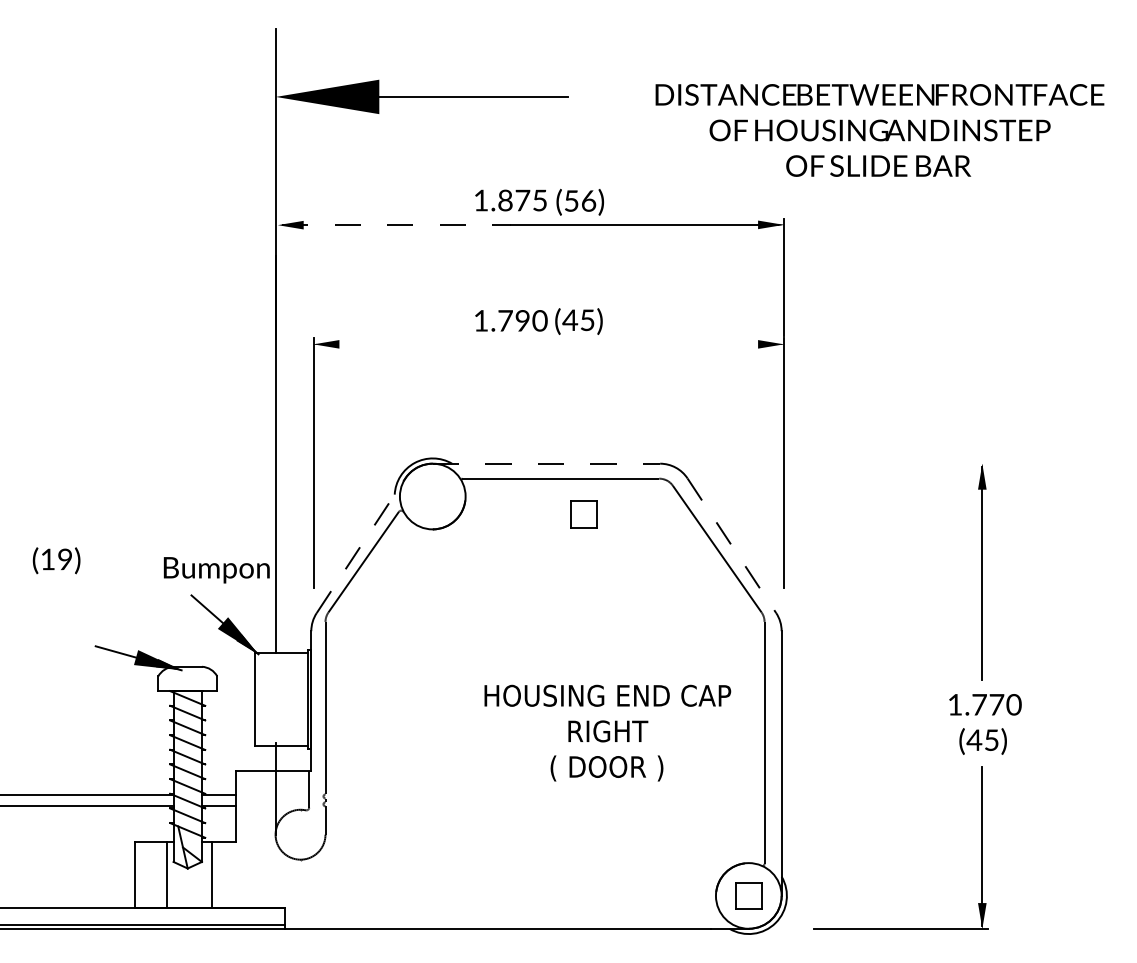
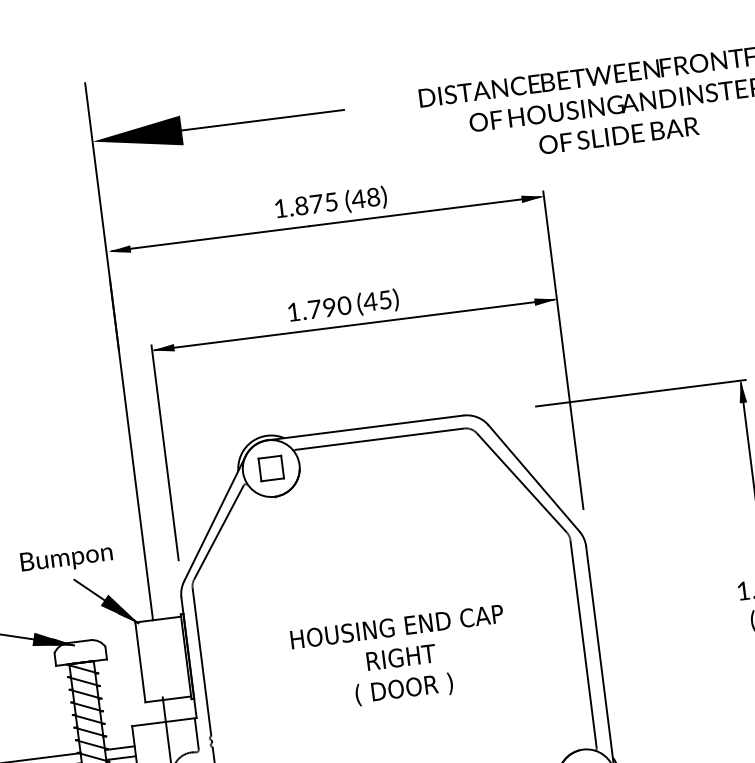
text: (579, 200) -> (365, 197), (56) -> (48)
line: (396, 224) -> (210, 238), dashed -> solid
line: (548, 344) -> (354, 325), added
line: (546, 463) -> (365, 427), dashed -> solid
line: (866, 463) -> (640, 392), added
part: (583, 514) -> (271, 468), moved
line: (361, 545) -> (215, 518), dashed -> solid
line: (731, 545) -> (533, 478), dashed -> solid
text: (216, 570) -> (66, 559), moved
text: (607, 732) -> (400, 658), moved

